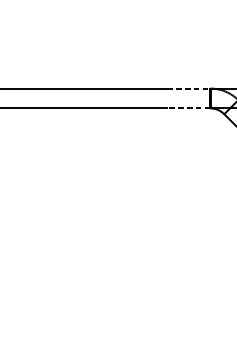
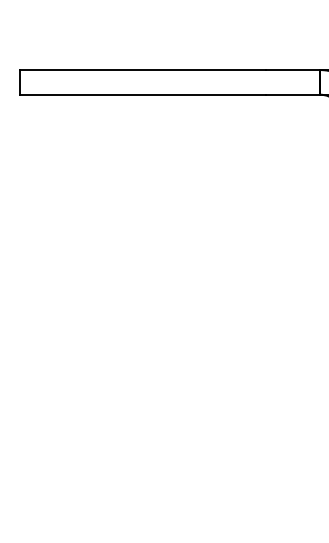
line: (188, 88) -> (292, 70), dashed -> solid
line: (188, 108) -> (292, 94), dashed -> solid

